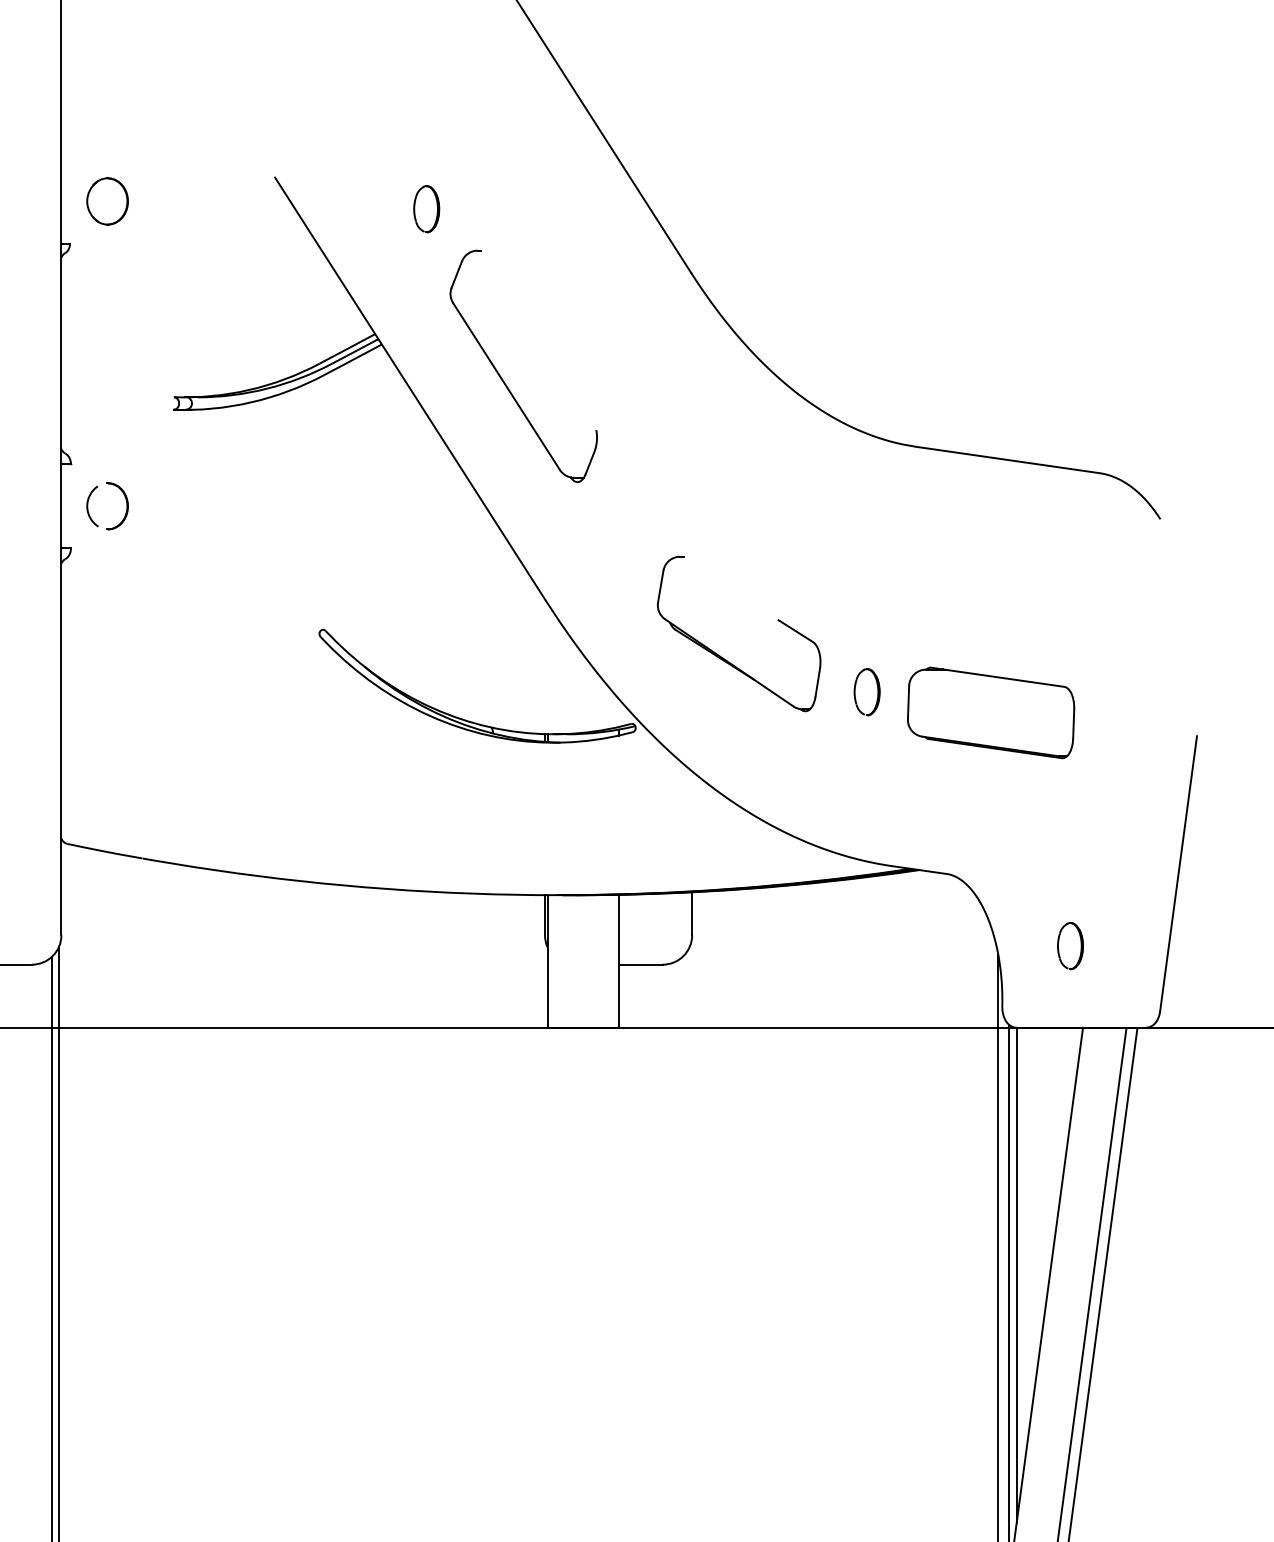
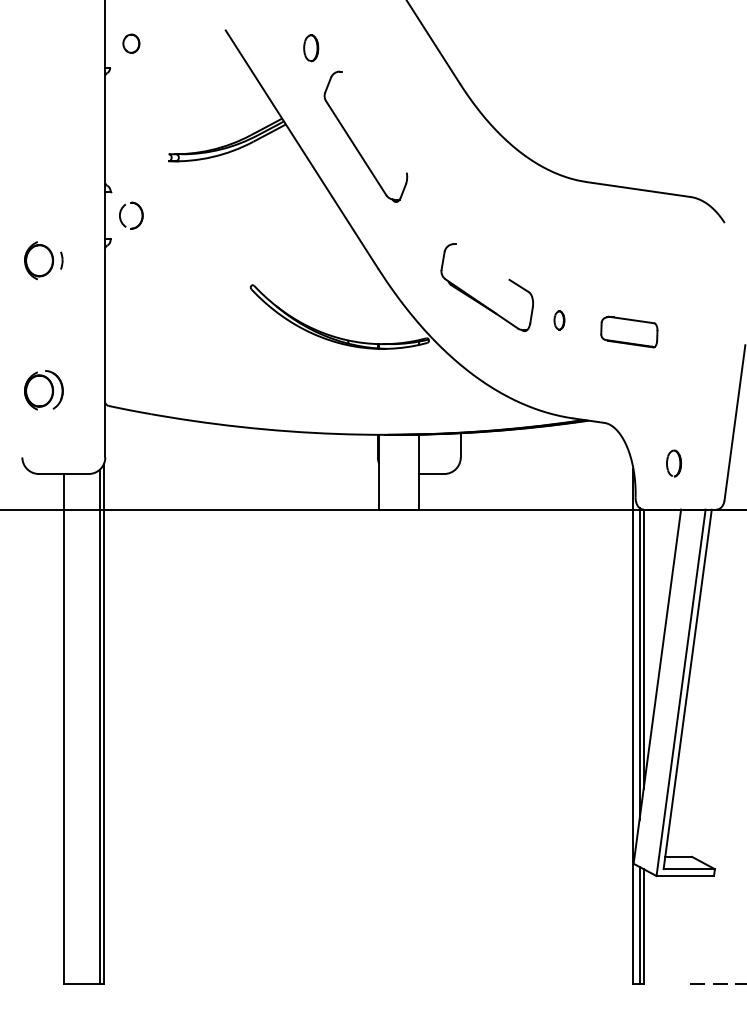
part: (107, 200) -> (131, 43), size x0.7
part: (867, 692) -> (559, 320), size x0.7
part: (991, 711) -> (629, 331), size x0.6

